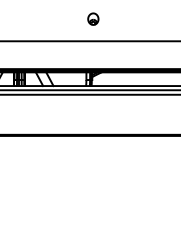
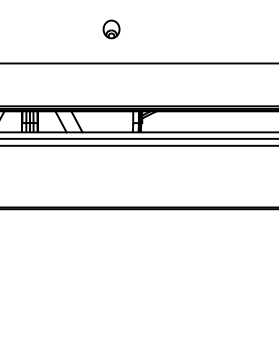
part: (93, 18) -> (111, 28), moved

